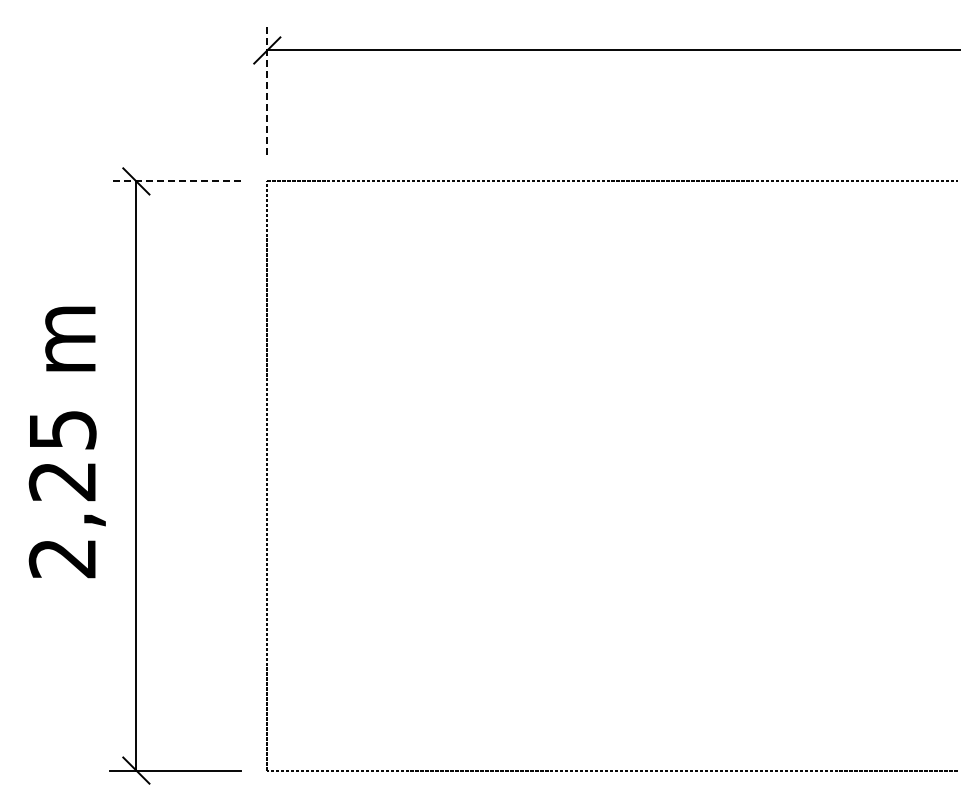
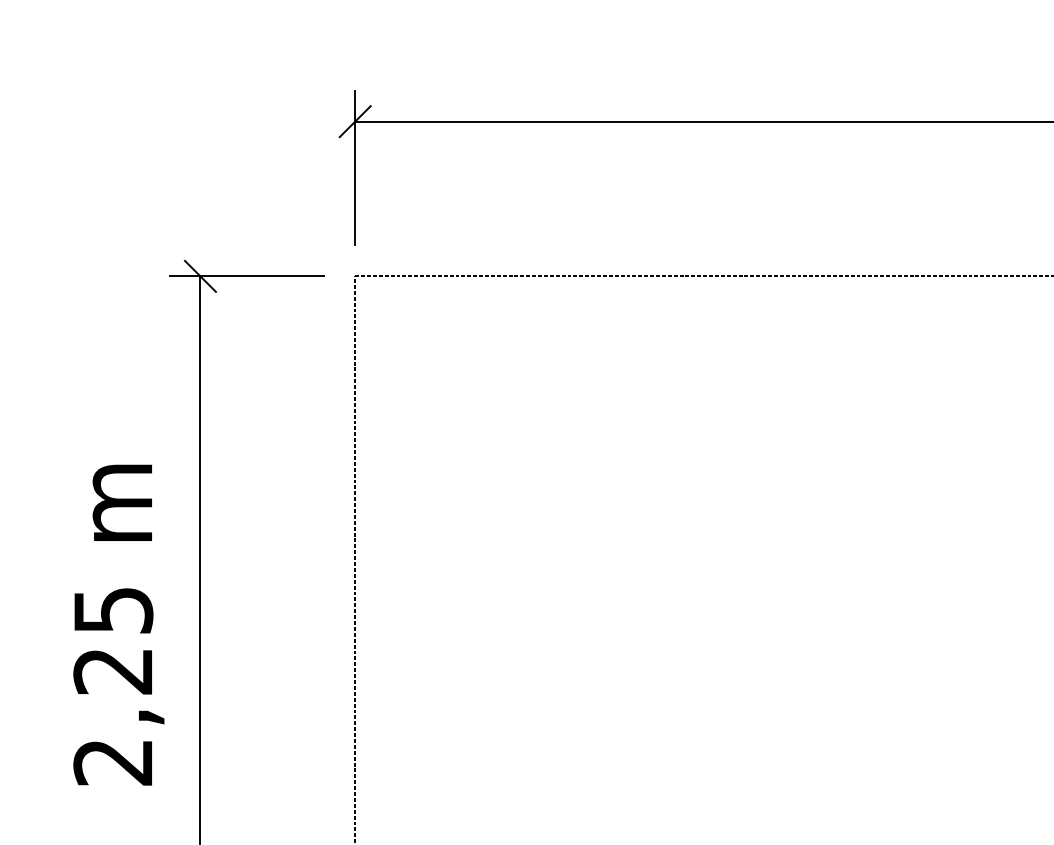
line: (267, 89) -> (355, 167), dashed -> solid
line: (175, 181) -> (246, 276), dashed -> solid
text: (66, 442) -> (117, 625), moved

